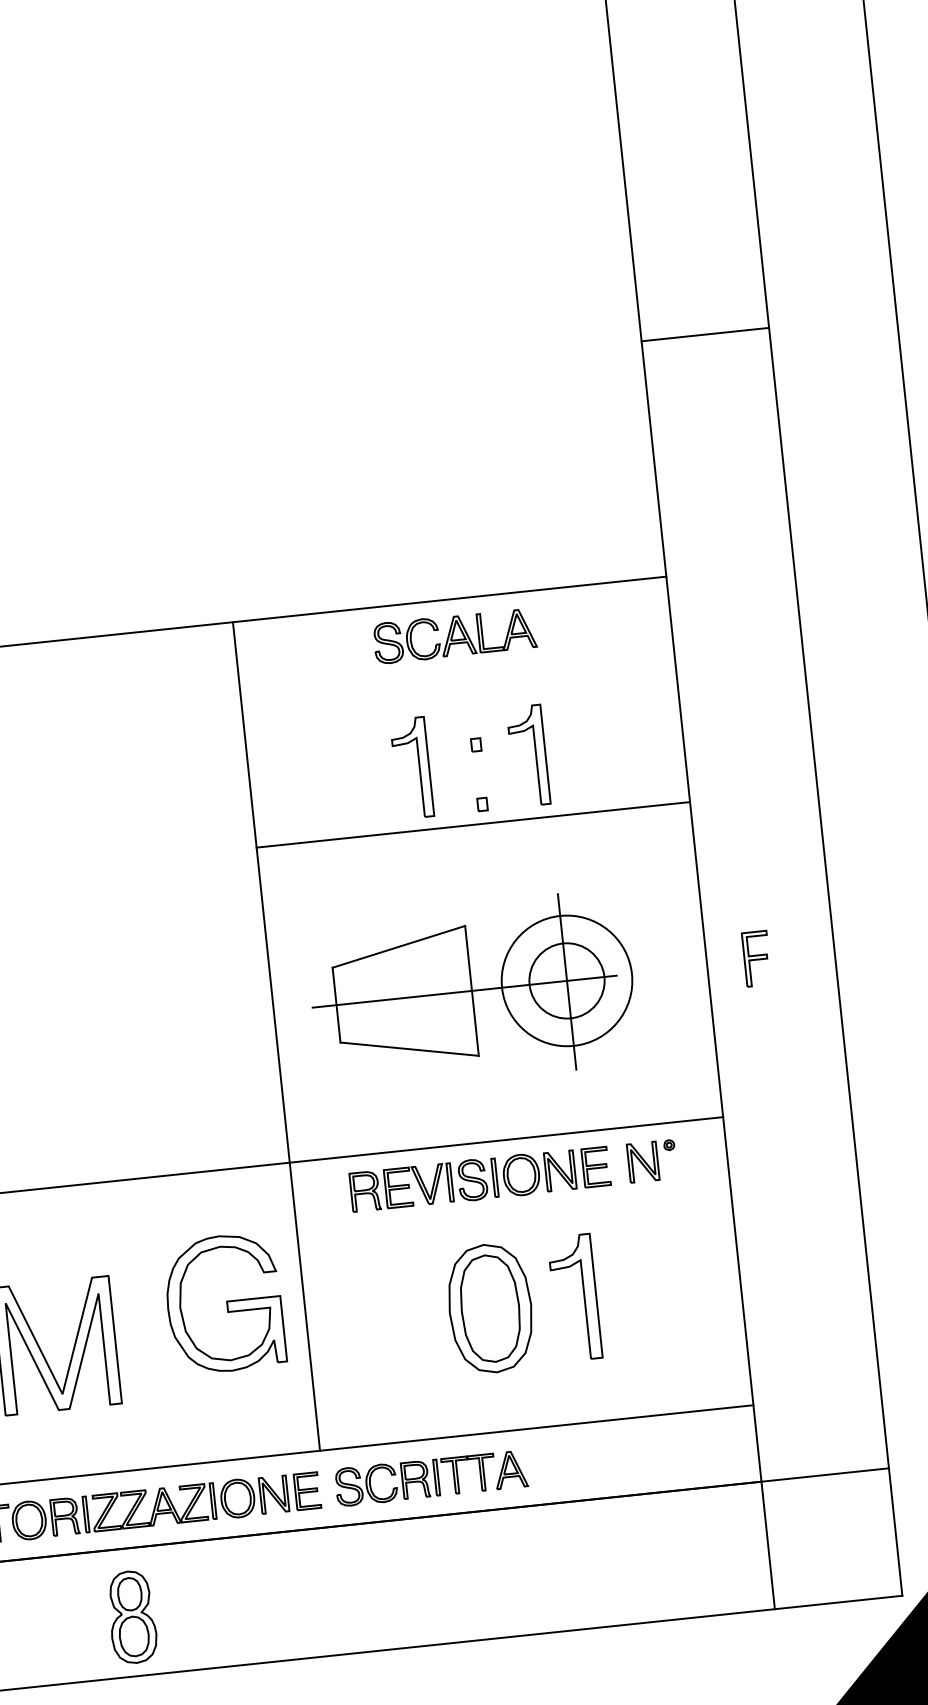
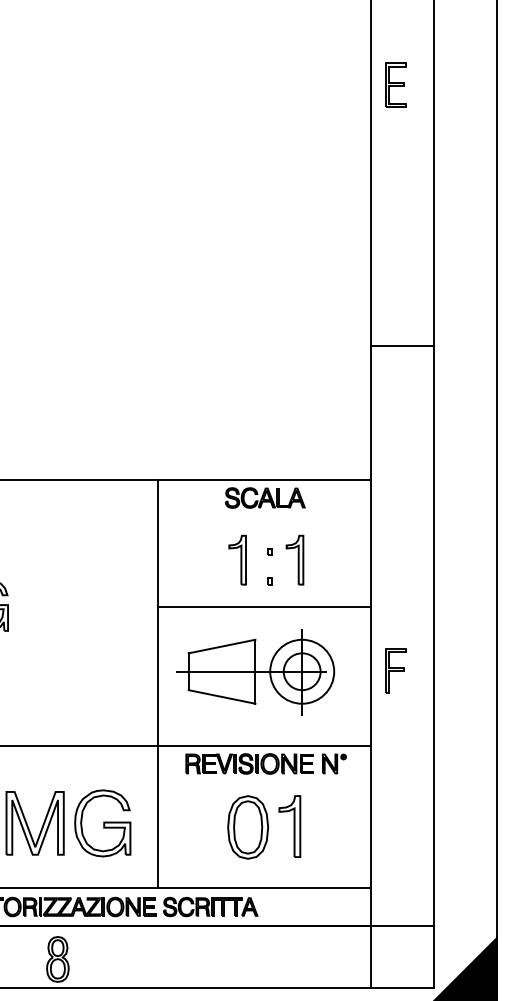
line: (705, 335) -> (402, 346), moved
line: (473, 823) -> (264, 606), moved
part: (756, 958) -> (395, 670), size x1.67
part: (223, 1303) -> (102, 823), moved

